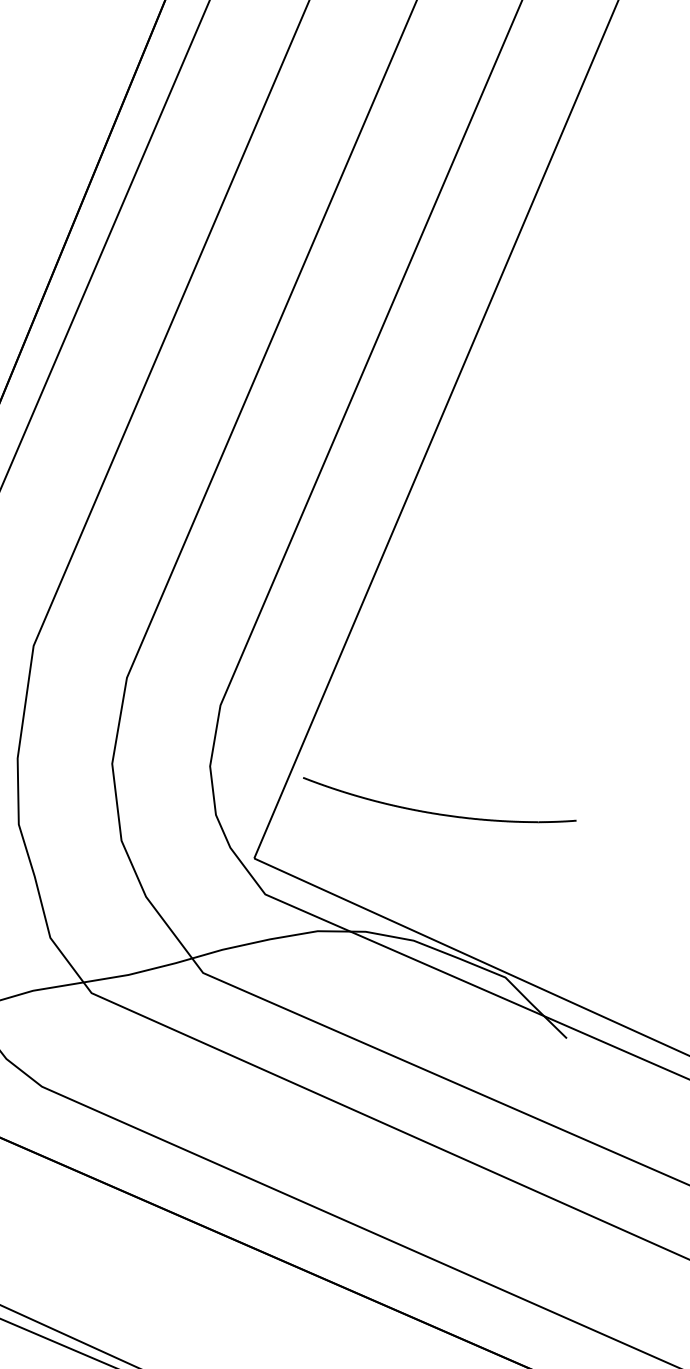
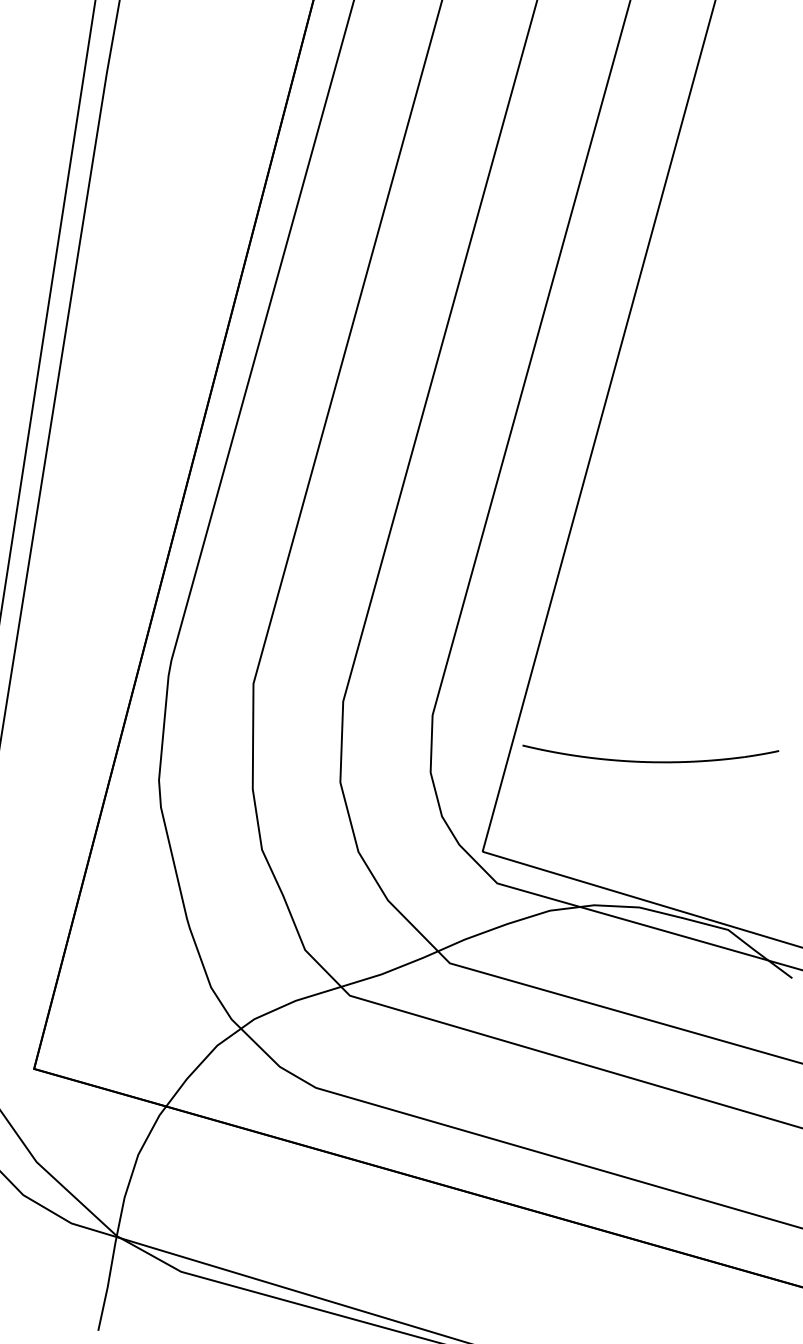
part: (437, 813) -> (650, 761), moved

